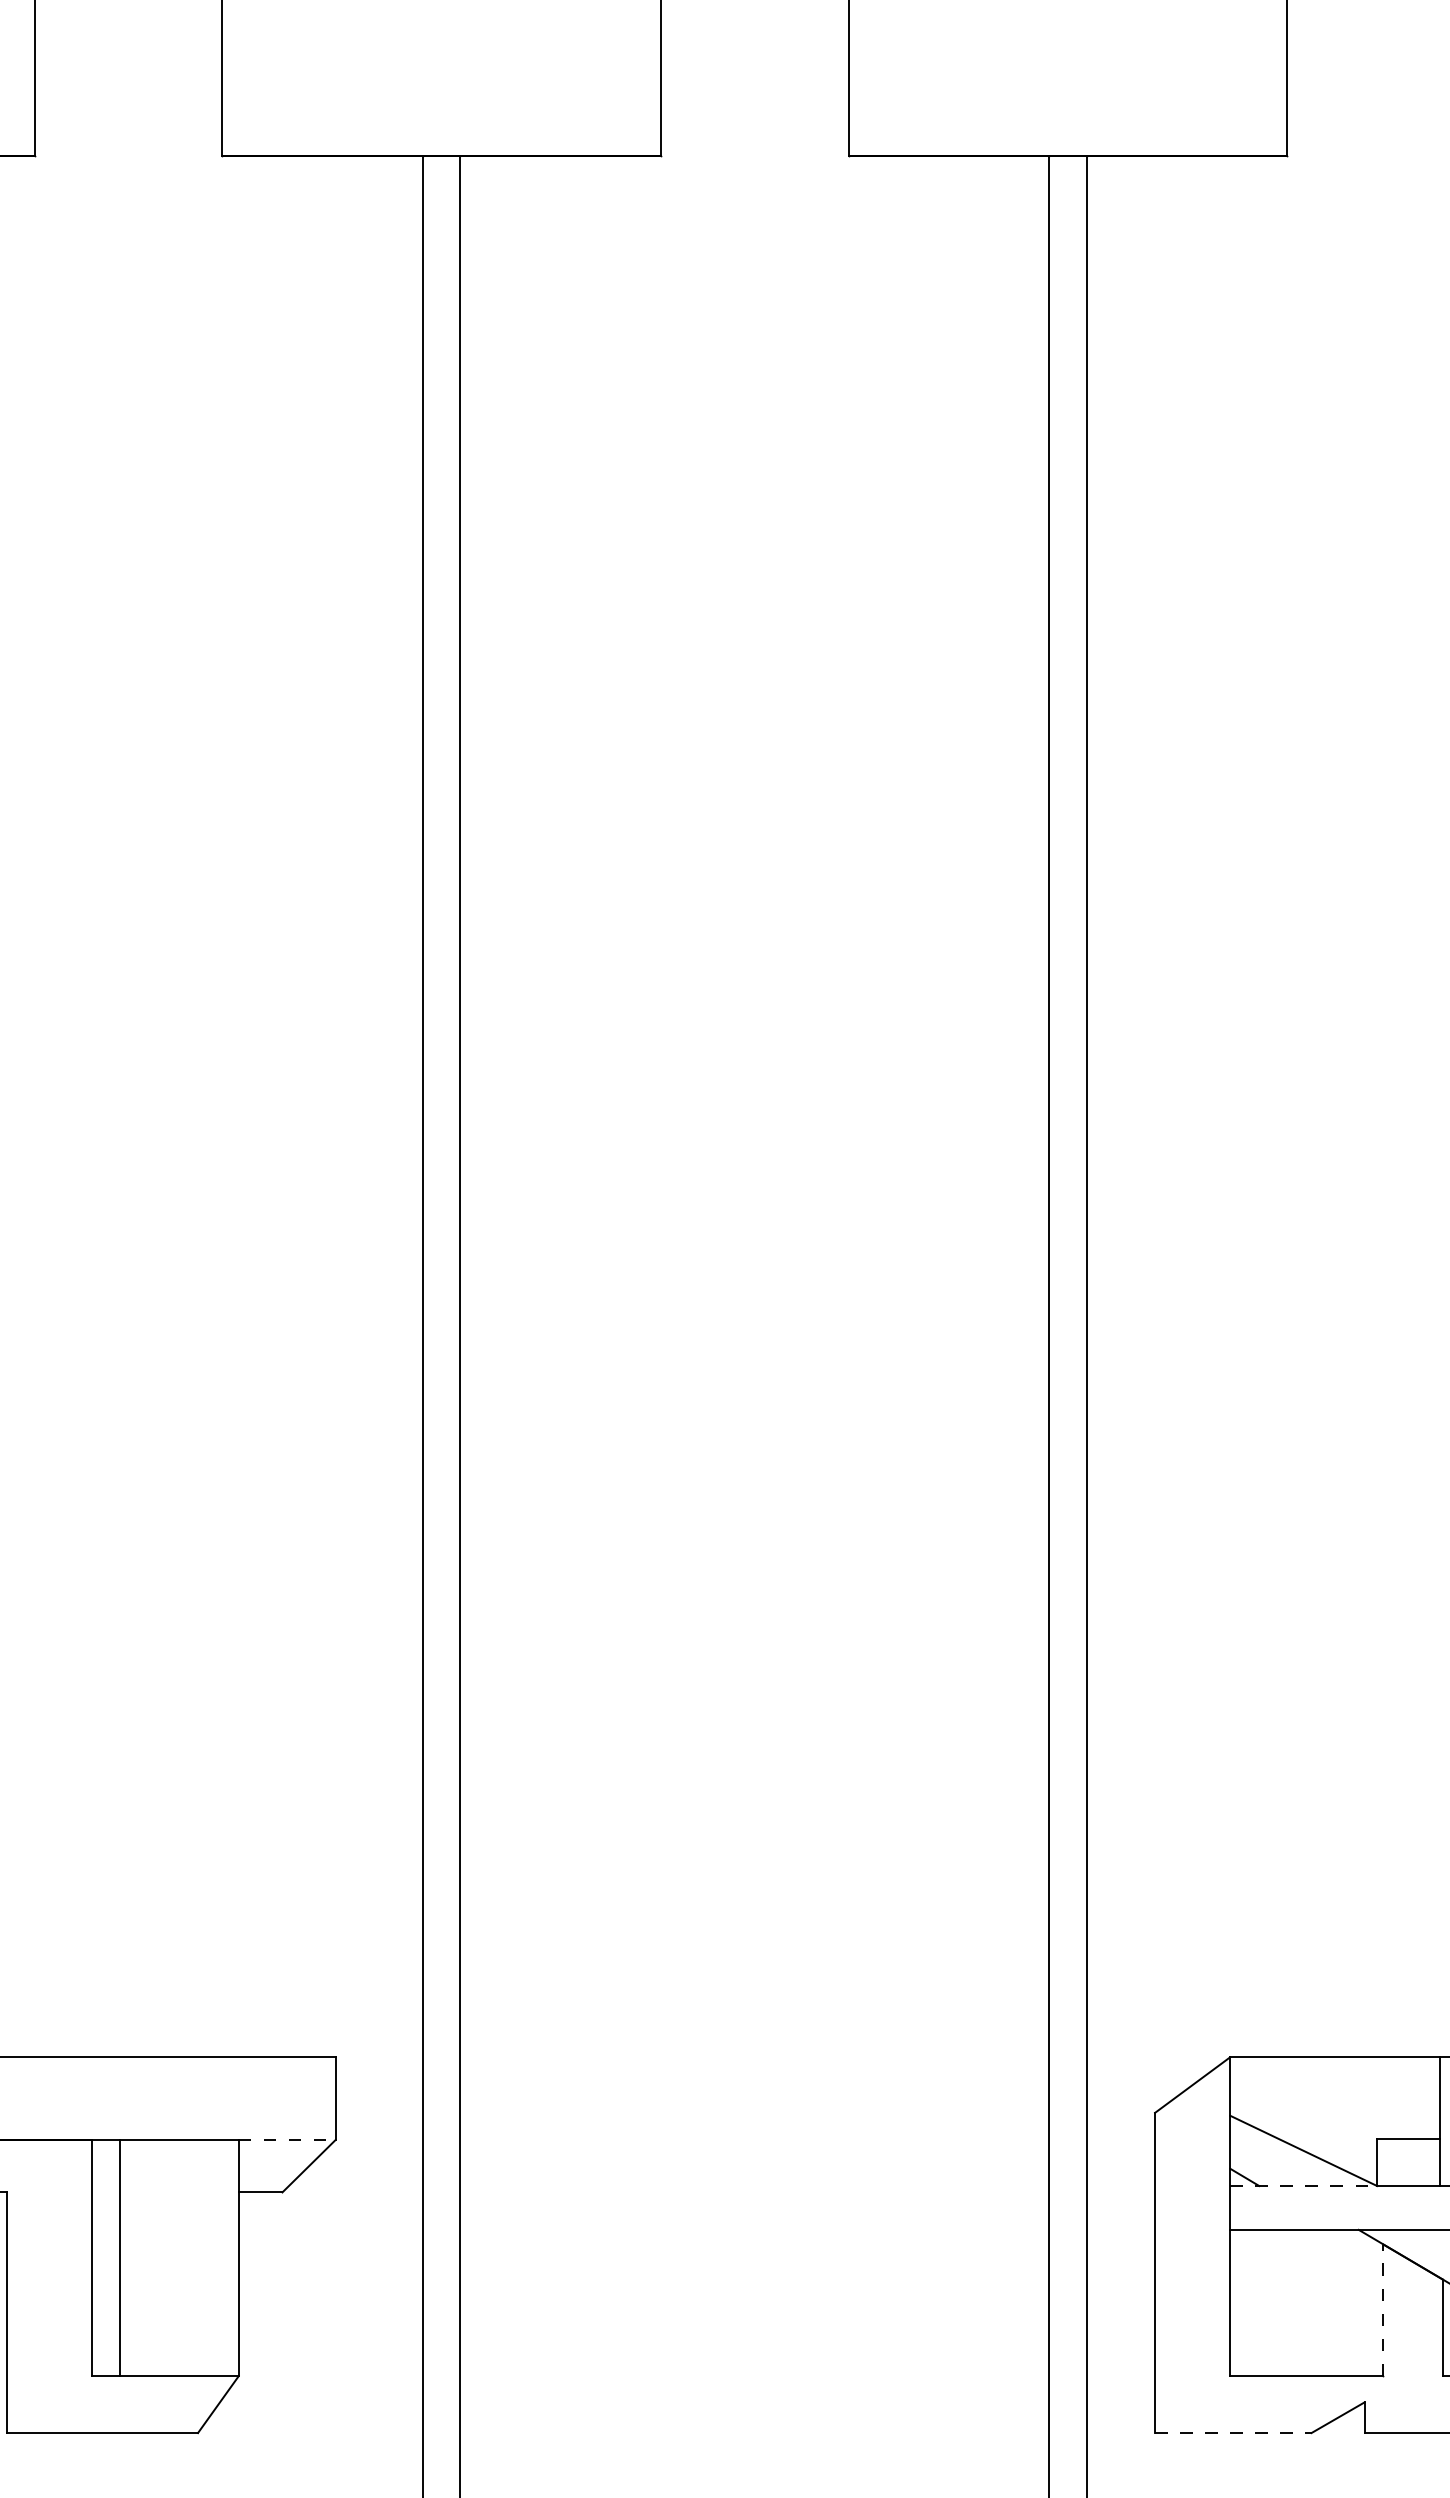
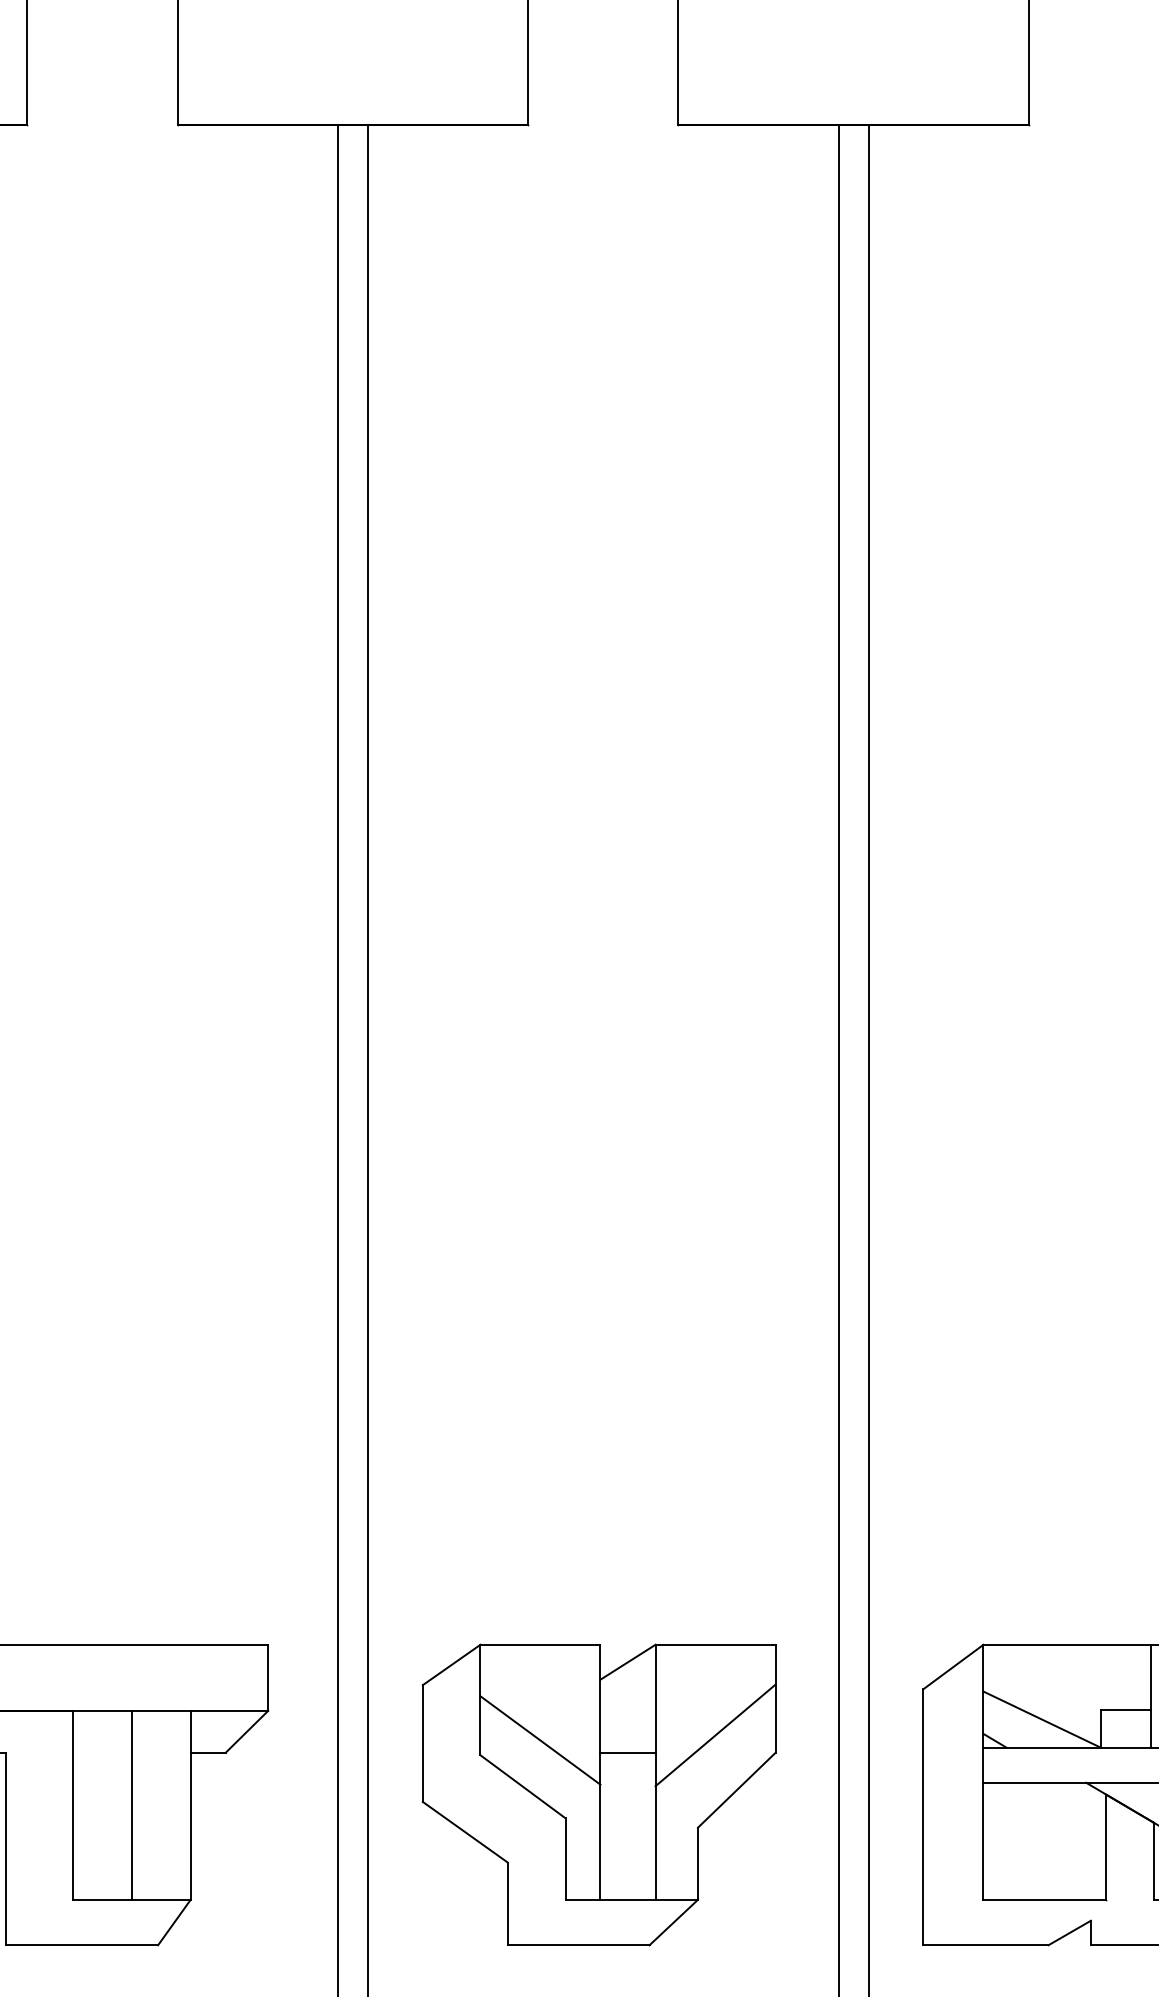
line: (287, 2139) -> (229, 1710), dashed -> solid
line: (1304, 2186) -> (1042, 1748), dashed -> solid
part: (749, 2245) -> (599, 1795), added
line: (120, 2257) -> (132, 1804), moved
line: (1383, 2310) -> (1106, 1847), dashed -> solid
line: (1233, 2433) -> (986, 1945), dashed -> solid

